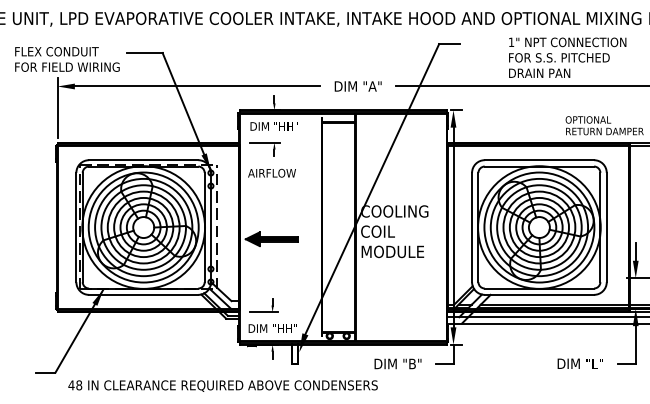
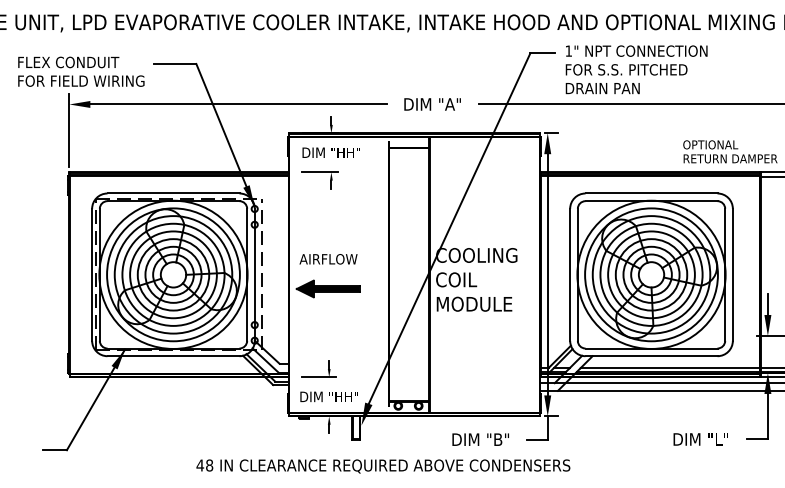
text: (567, 57) -> (636, 69), moved
text: (272, 173) -> (328, 259), moved
text: (223, 386) -> (383, 466), moved

